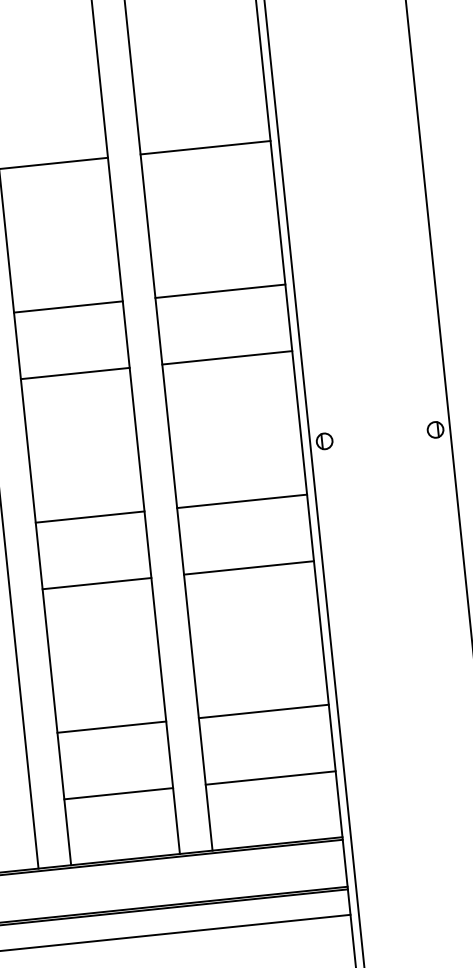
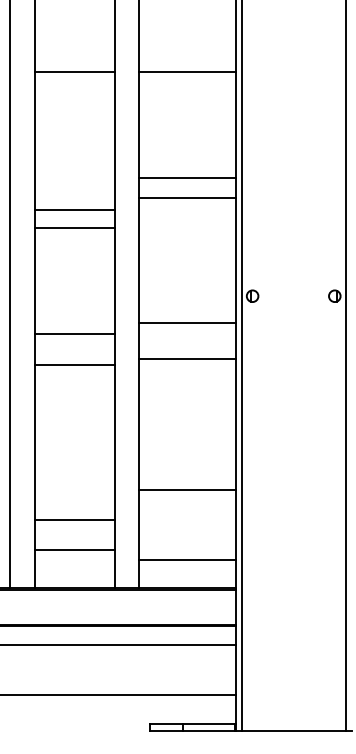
line: (67, 307) -> (74, 210), moved
line: (227, 357) -> (187, 197), moved
line: (241, 500) -> (187, 322), moved
line: (248, 568) -> (187, 359), moved
line: (96, 583) -> (74, 365), moved
line: (111, 727) -> (74, 519), moved
line: (270, 777) -> (187, 559), moved
line: (118, 793) -> (74, 549), moved

